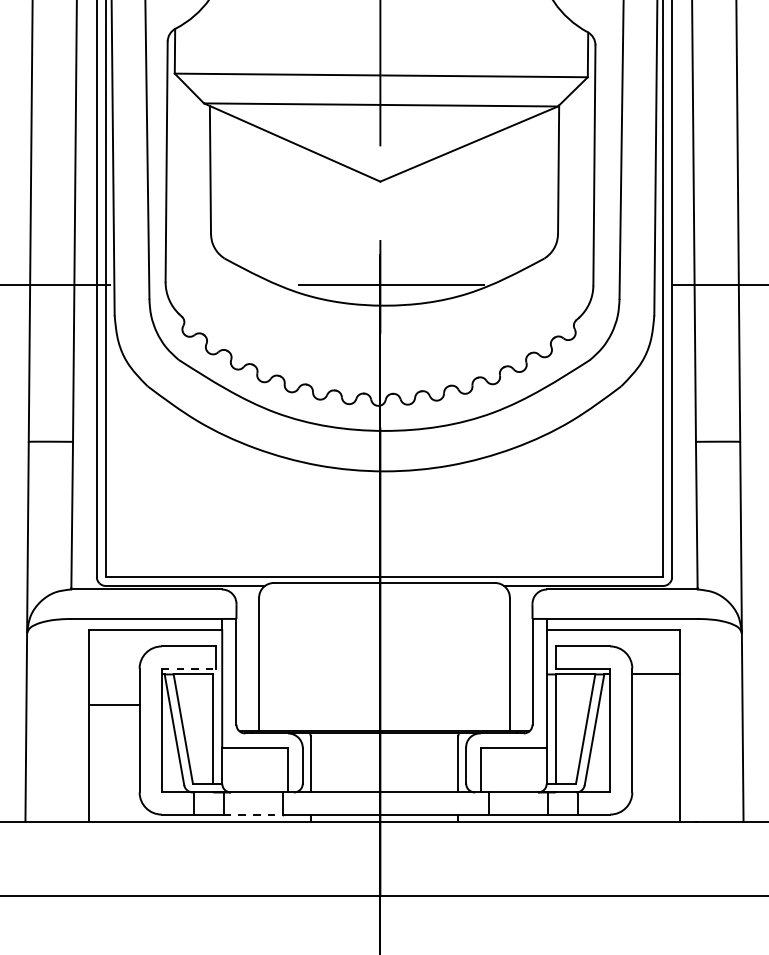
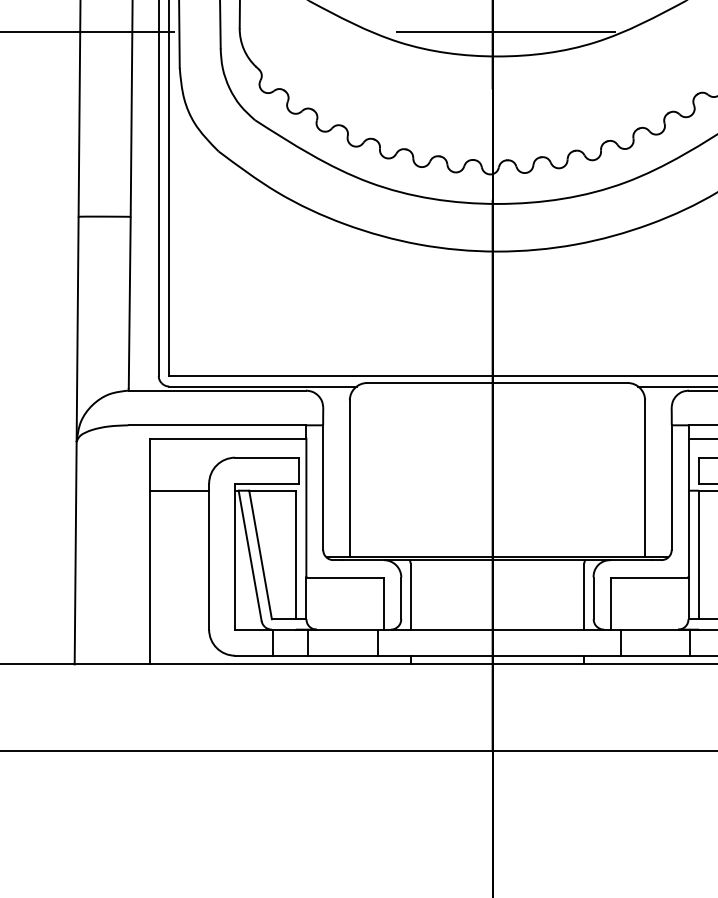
line: (189, 668) -> (267, 483), dashed -> solid
line: (114, 705) -> (179, 490), moved
line: (253, 814) -> (343, 655), dashed -> solid

